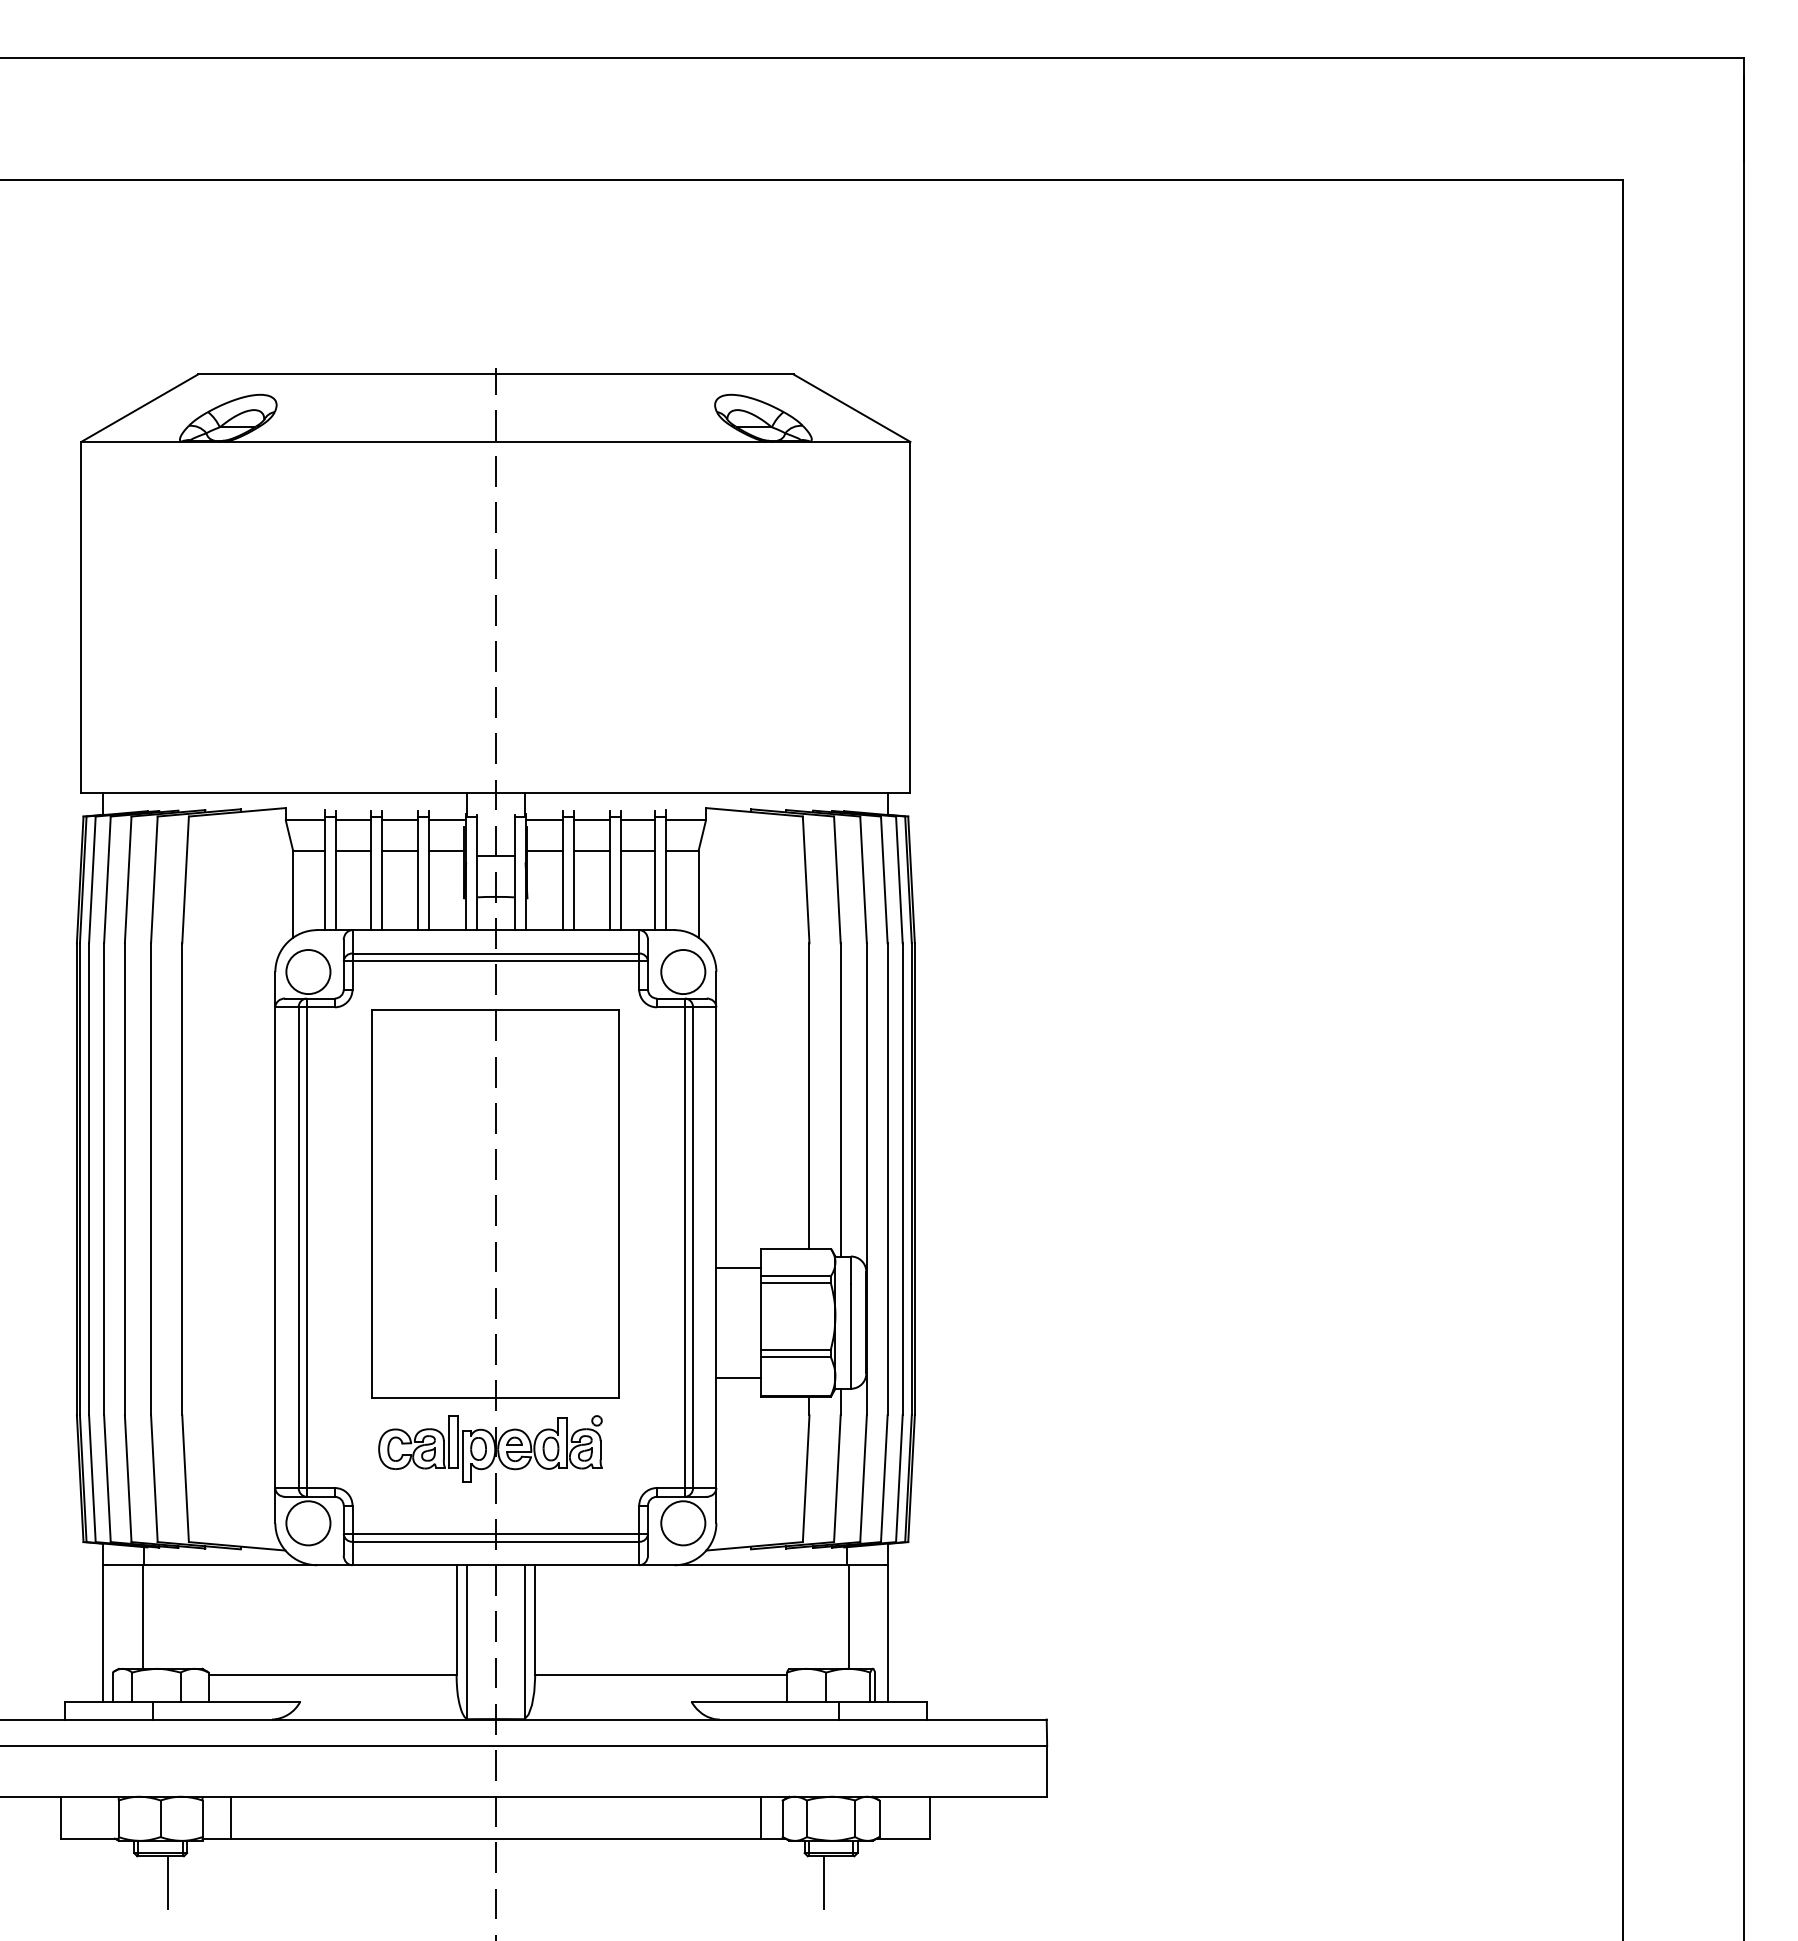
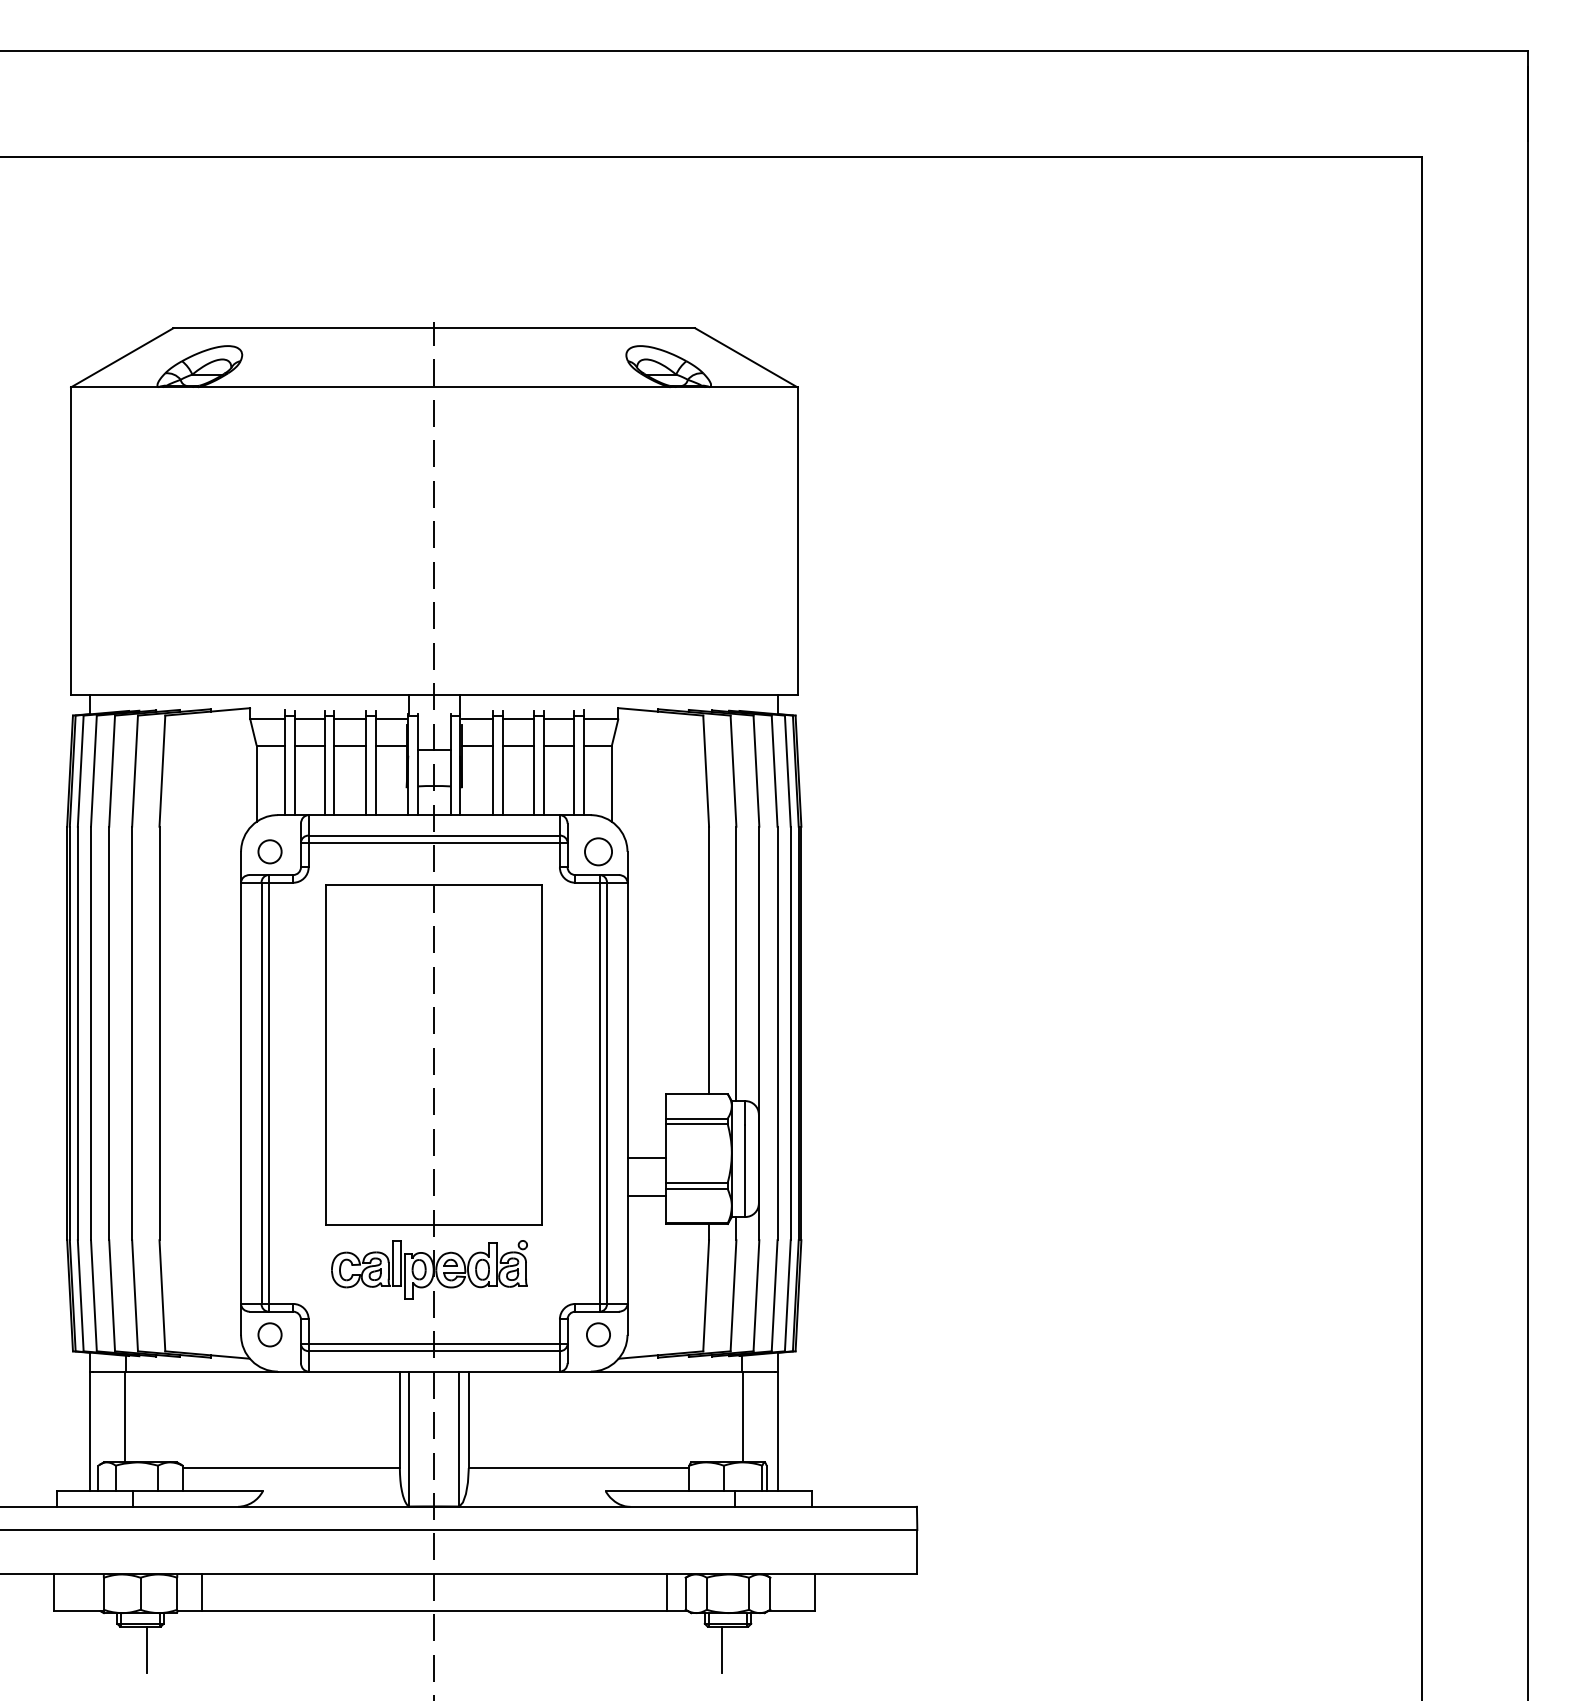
circle: (308, 971) -> (270, 851), size x0.6
circle: (683, 971) -> (598, 851), size x0.7
line: (738, 1267) -> (646, 1195), moved
line: (738, 1377) -> (646, 1158), moved
circle: (308, 1523) -> (270, 1335), size x0.6
circle: (683, 1523) -> (598, 1335), size x0.6

